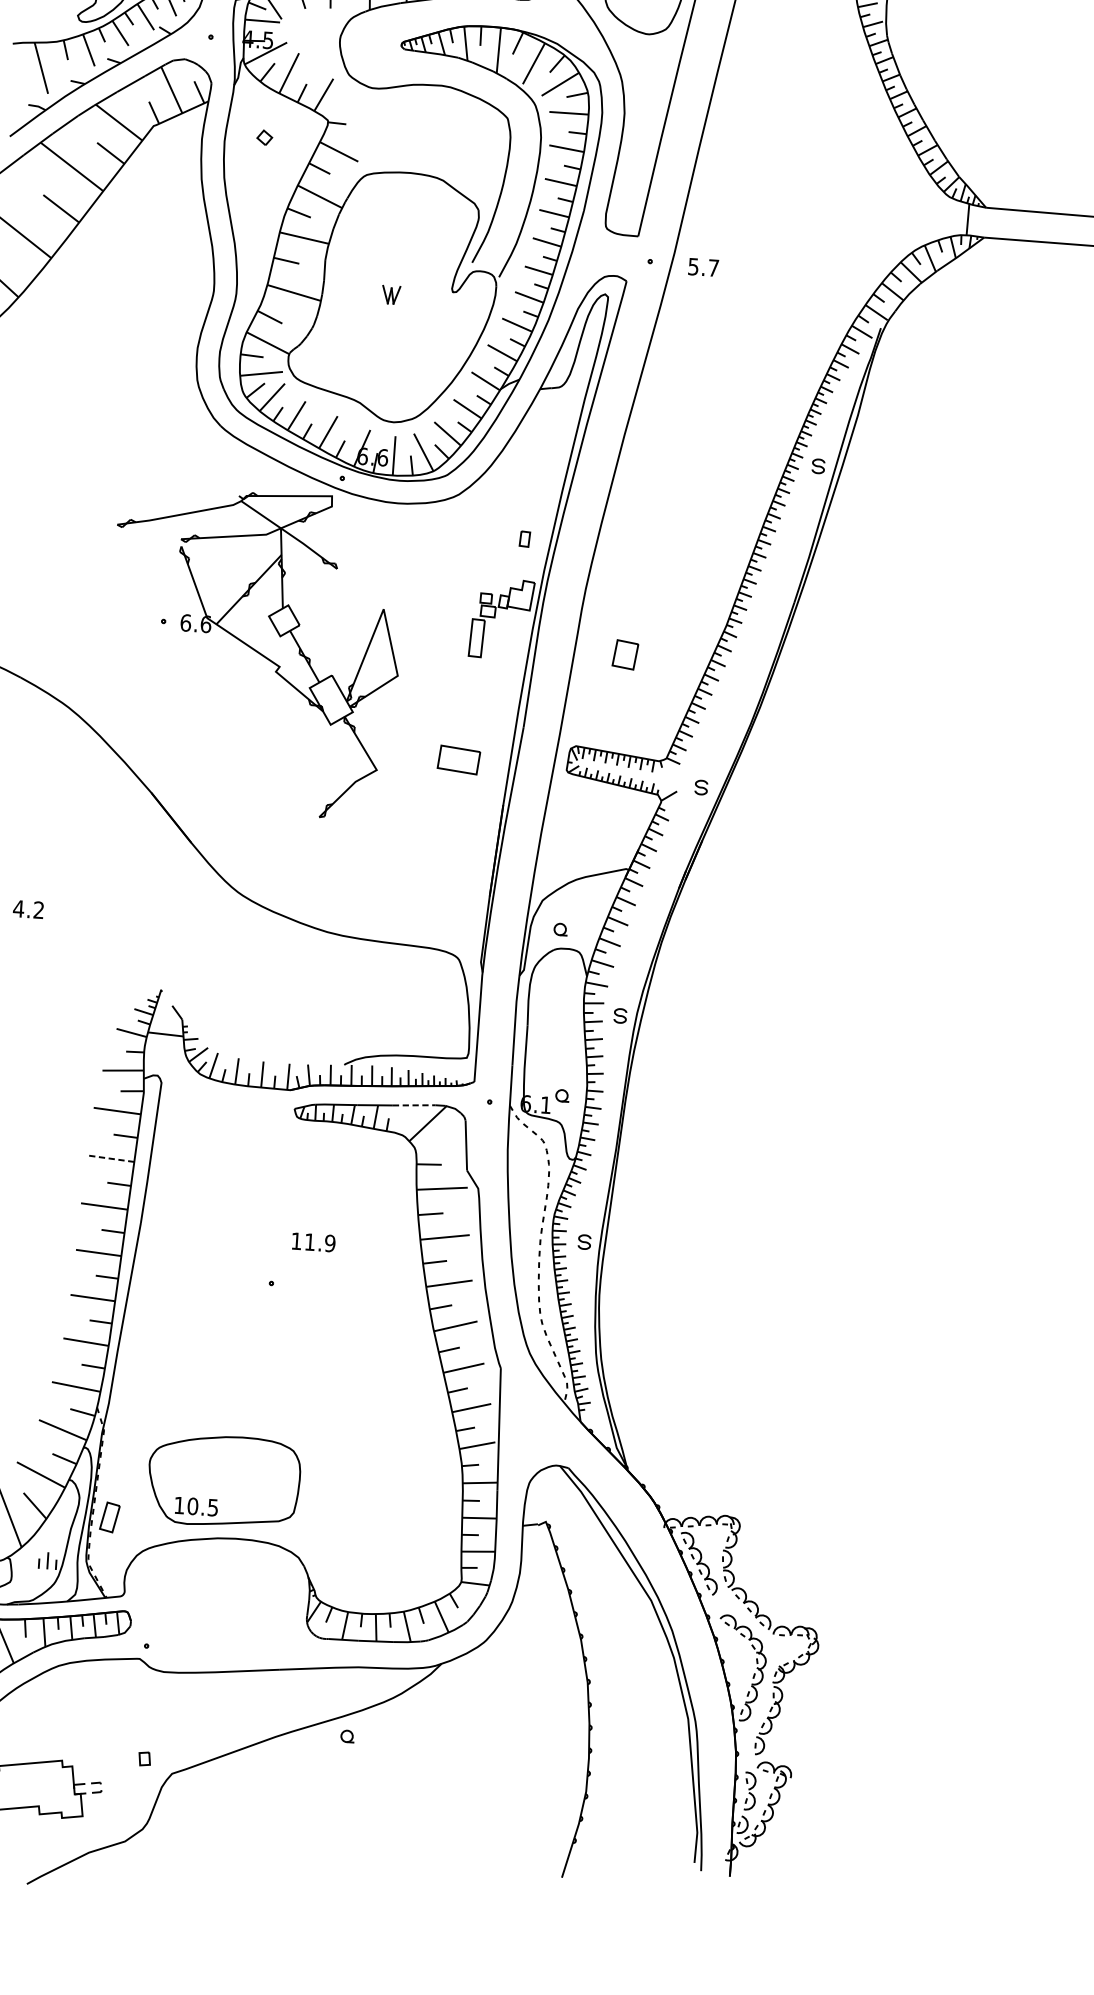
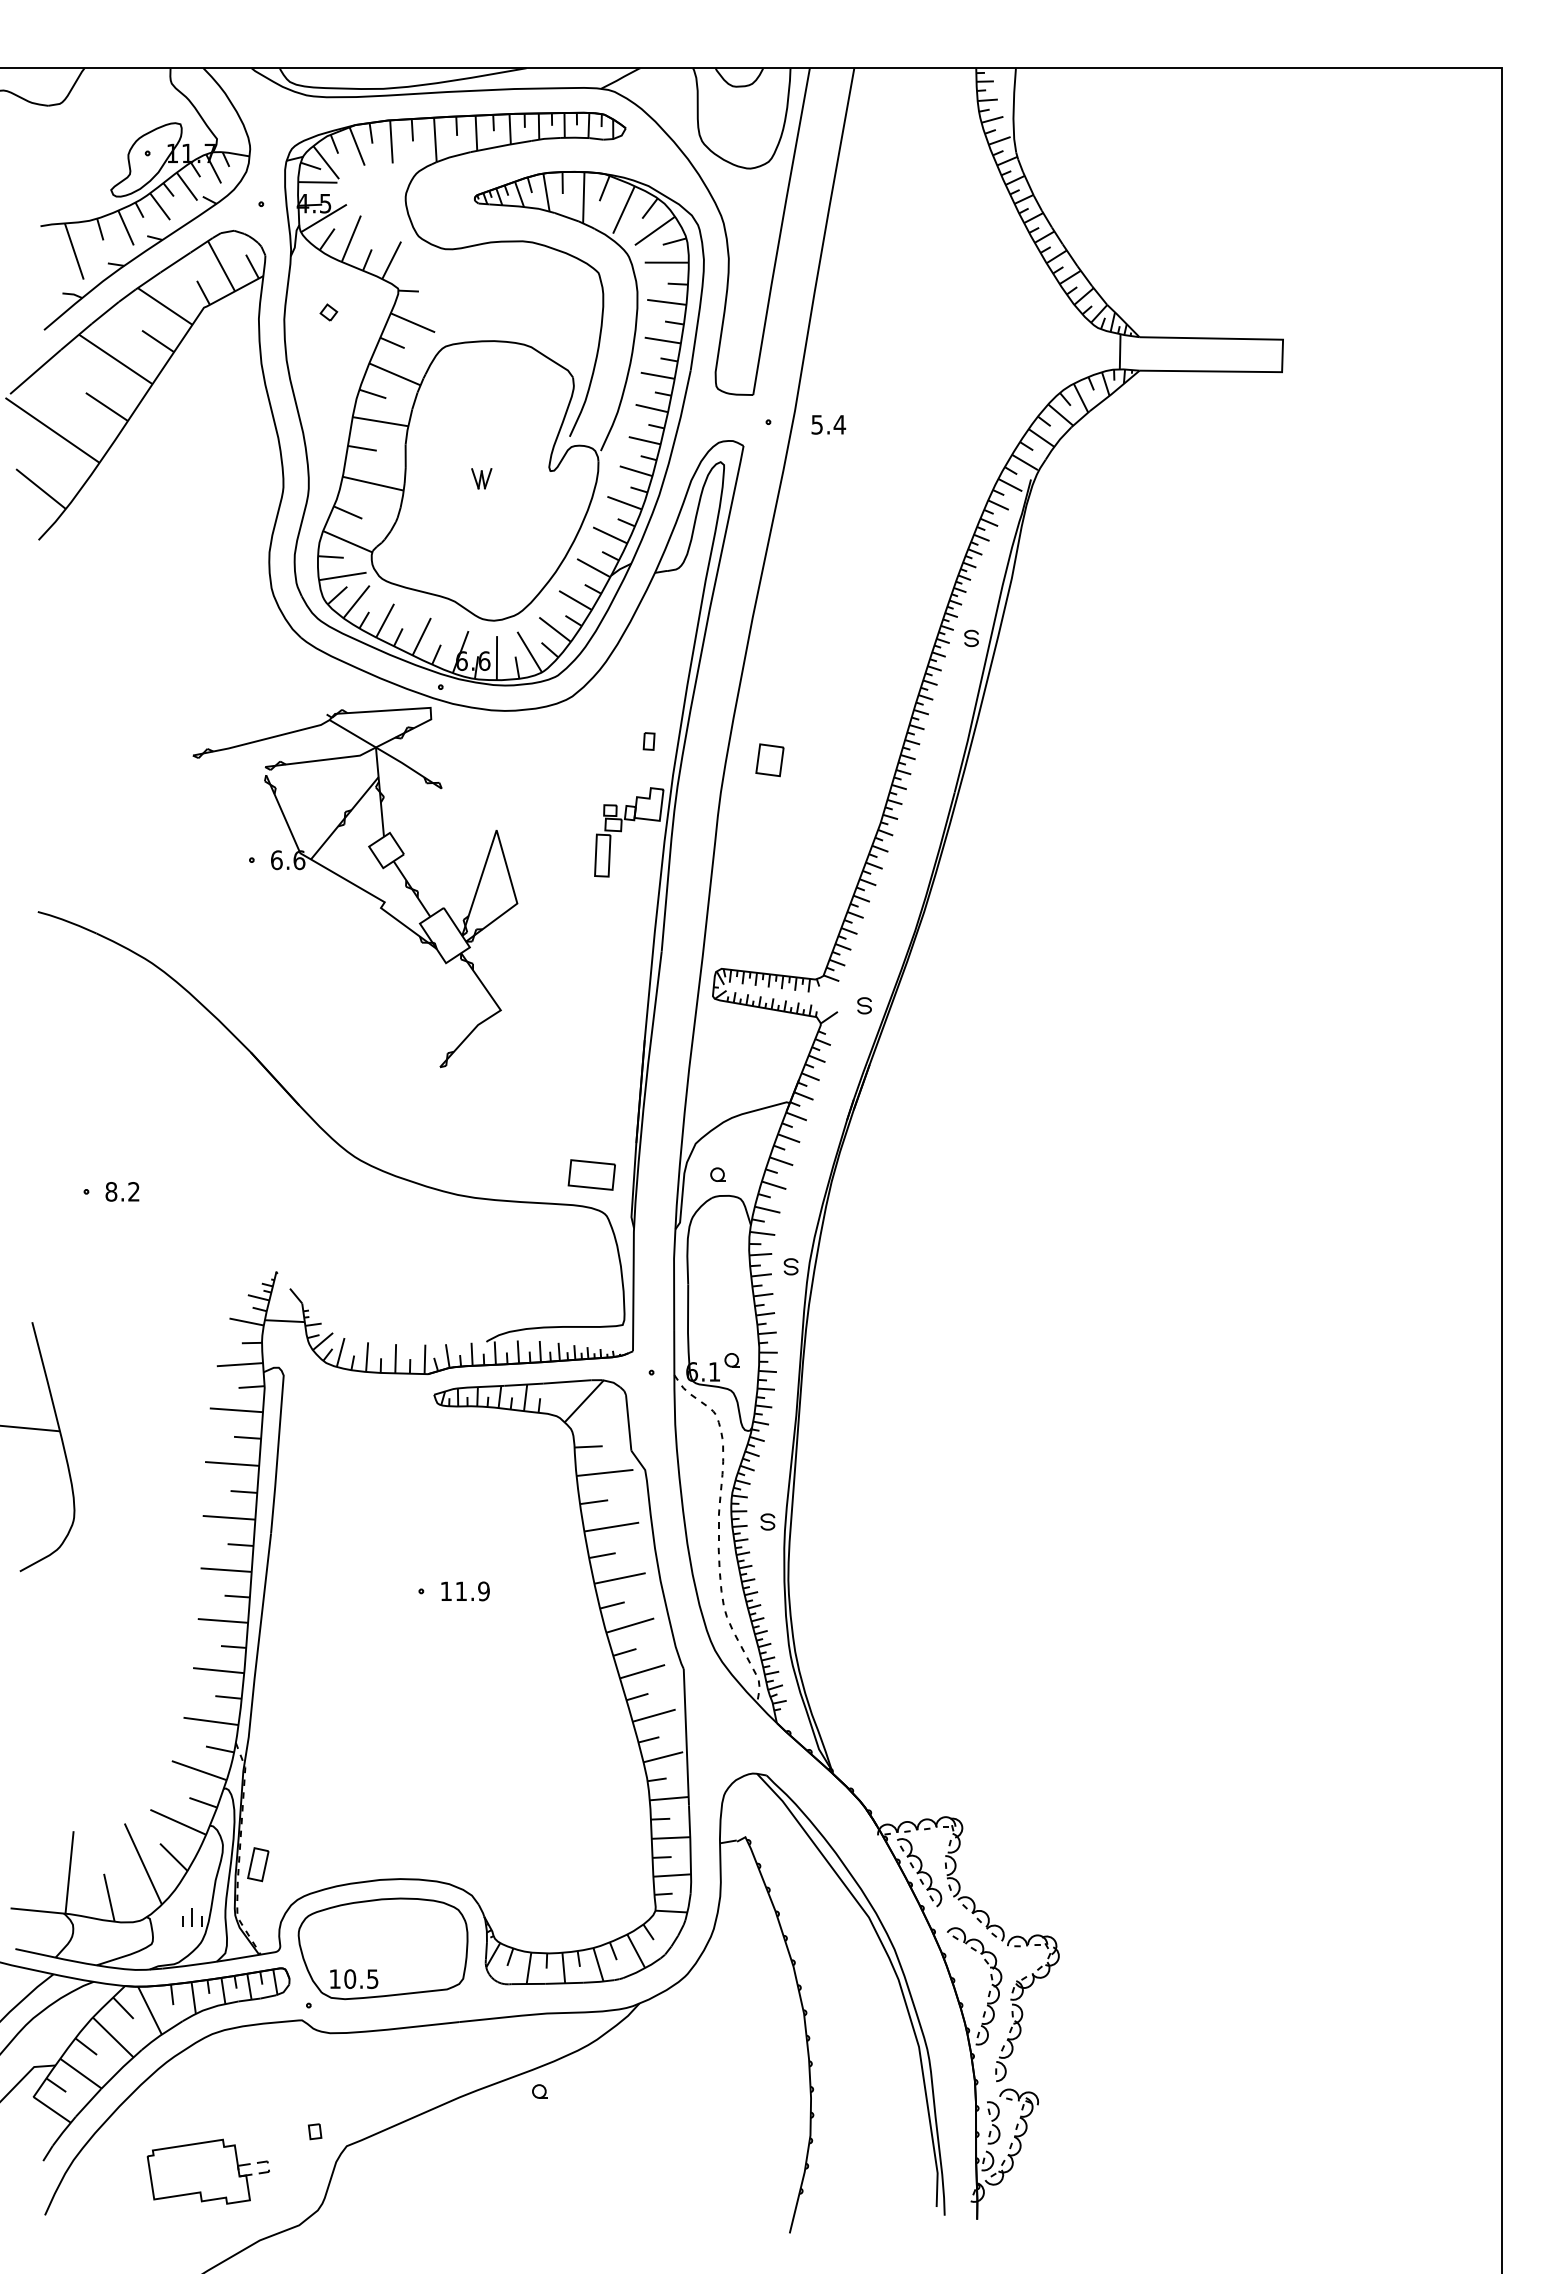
text: (713, 267) -> (839, 424), 5.7 -> 5.4
part: (625, 655) -> (769, 760), moved
part: (458, 759) -> (591, 1174), moved
text: (18, 908) -> (111, 1191), 4.2 -> 8.2
line: (414, 1104) -> (567, 1381), dashed -> solid
line: (109, 1158) -> (231, 1463), dashed -> solid
text: (313, 1242) -> (465, 1591), moved
part: (223, 1481) -> (382, 1948), moved

